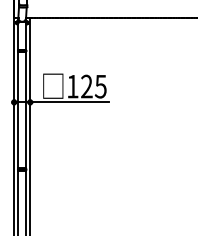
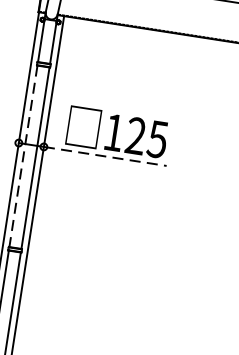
line: (70, 102) -> (106, 156), solid -> dashed
line: (18, 110) -> (23, 156), solid -> dashed

